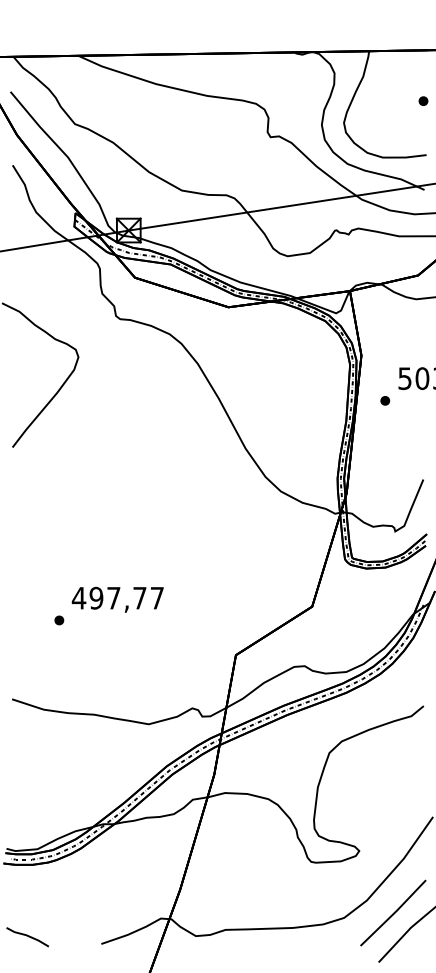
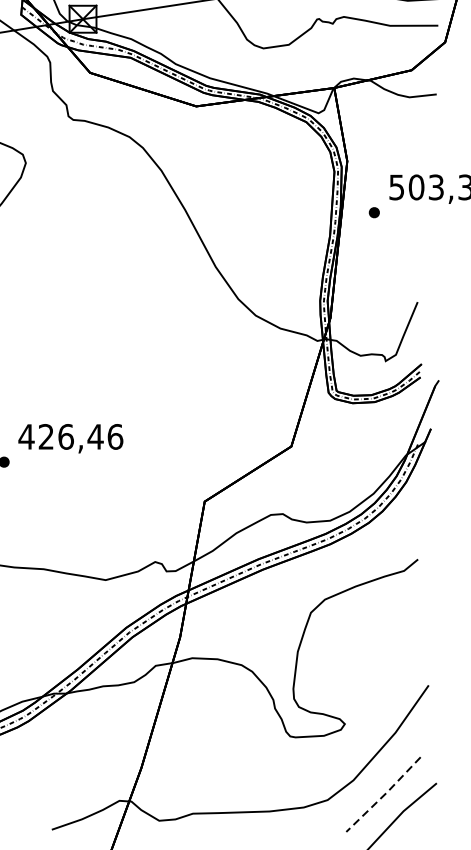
text: (126, 597) -> (80, 436), 497,77 -> 426,46
line: (394, 913) -> (384, 795), solid -> dashed

